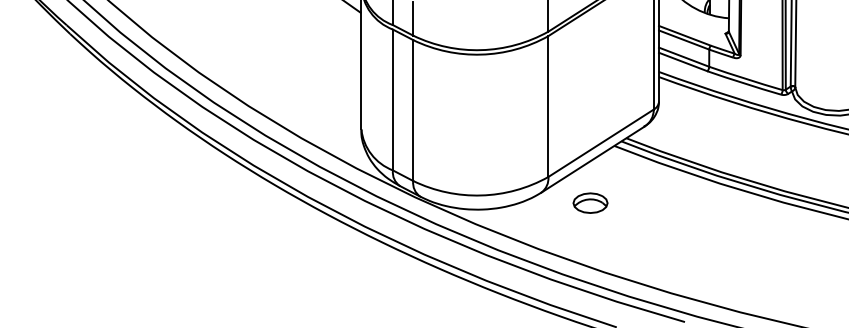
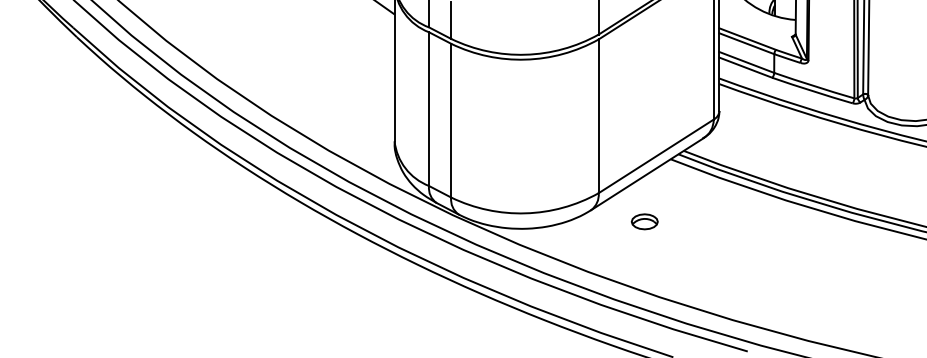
part: (590, 202) -> (644, 221), size x0.7

